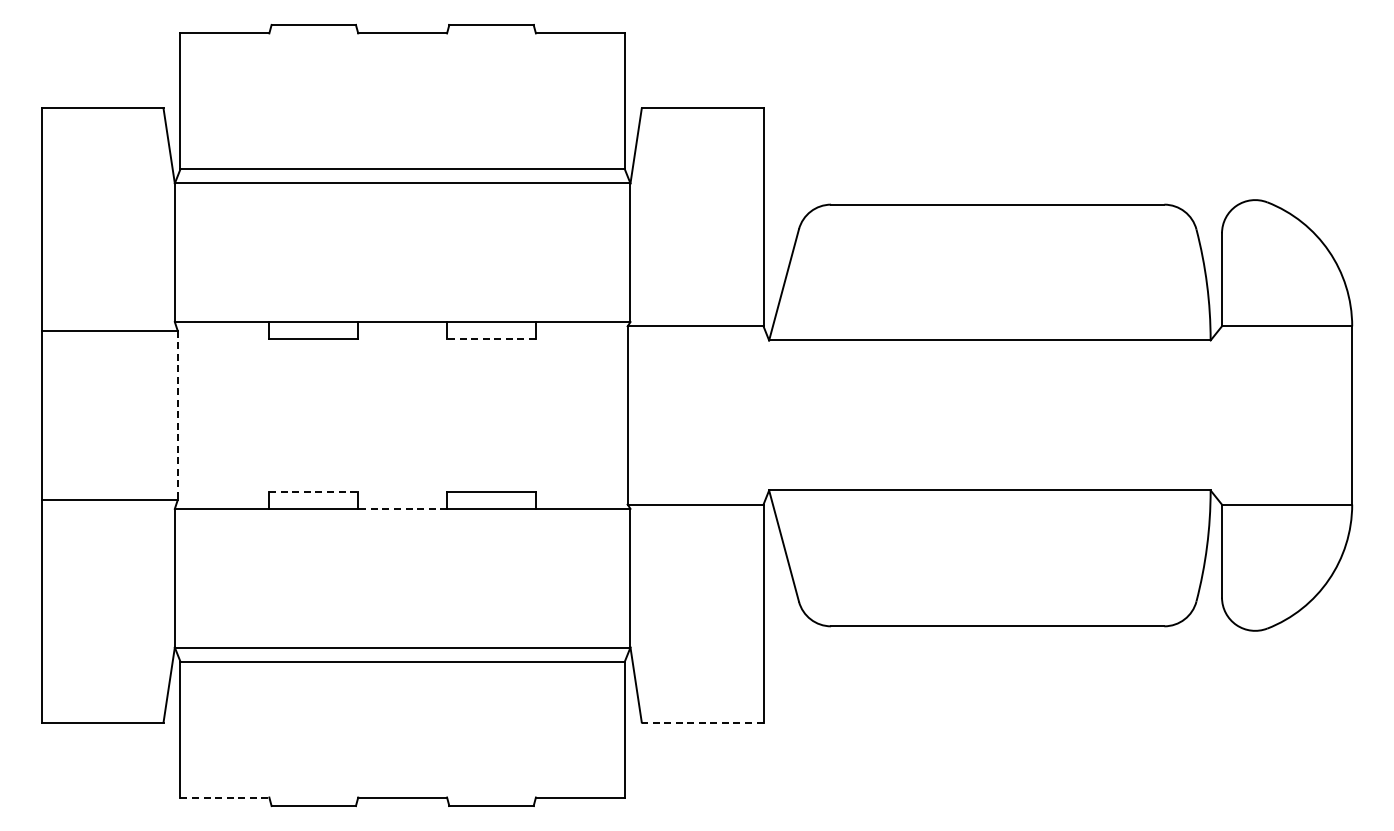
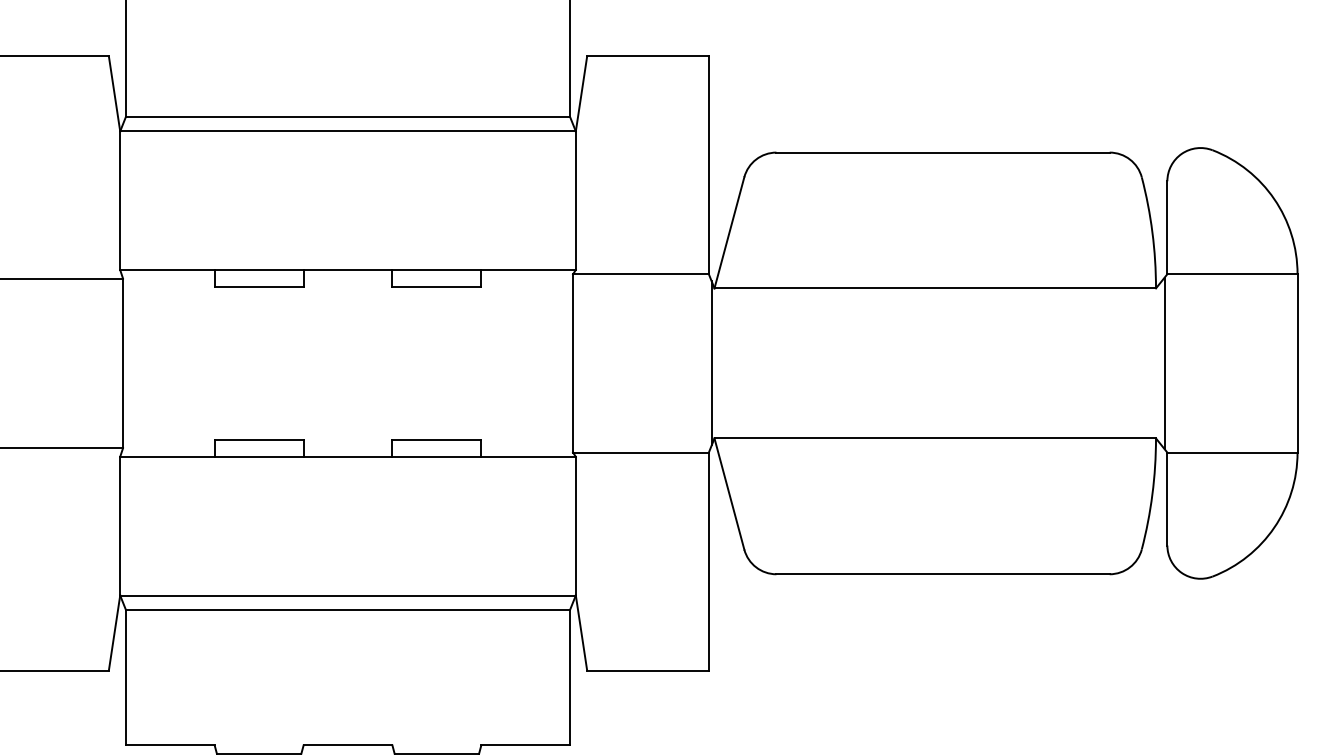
line: (491, 339) -> (436, 287), dashed -> solid
line: (177, 415) -> (122, 363), dashed -> solid
line: (766, 415) -> (711, 363), added
line: (1219, 415) -> (1164, 363), added
line: (314, 491) -> (259, 439), dashed -> solid
line: (402, 508) -> (347, 456), dashed -> solid
line: (702, 722) -> (647, 670), dashed -> solid
line: (225, 797) -> (170, 745), dashed -> solid

